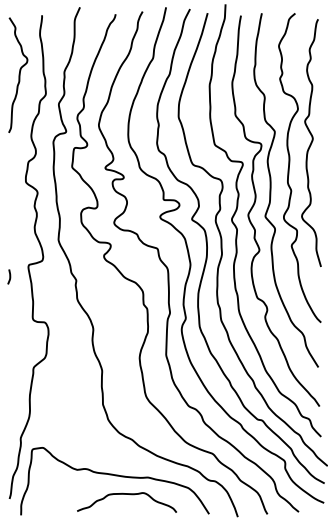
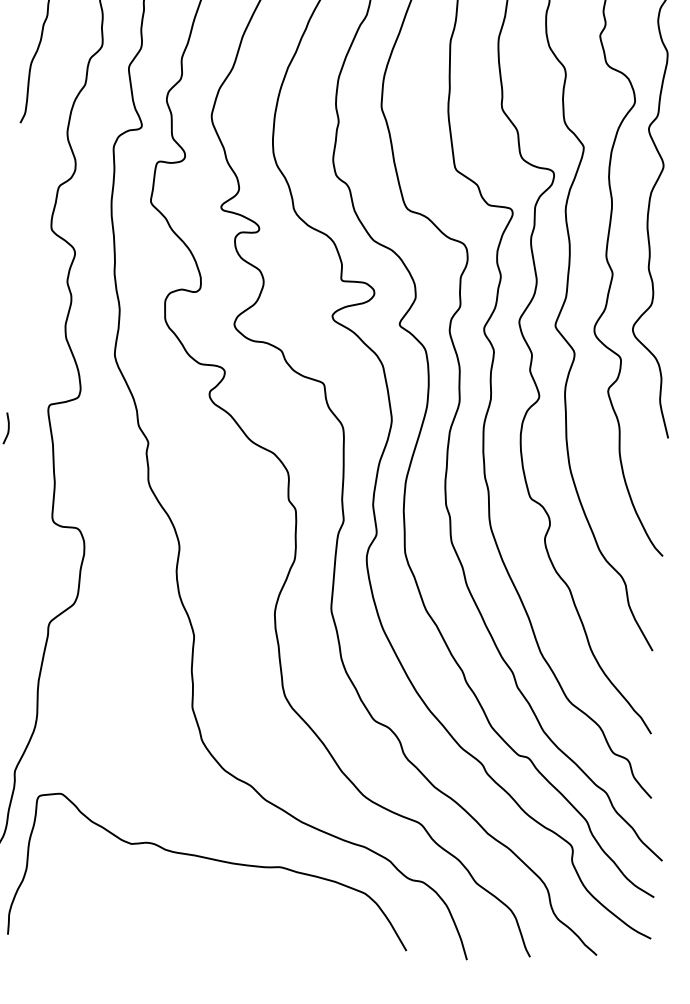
curve: (126, 494) -> (233, 901), removed

